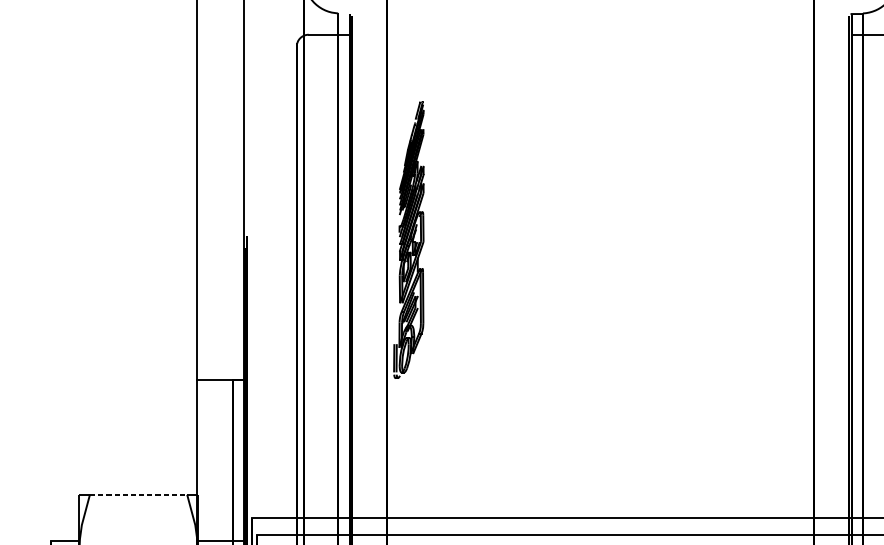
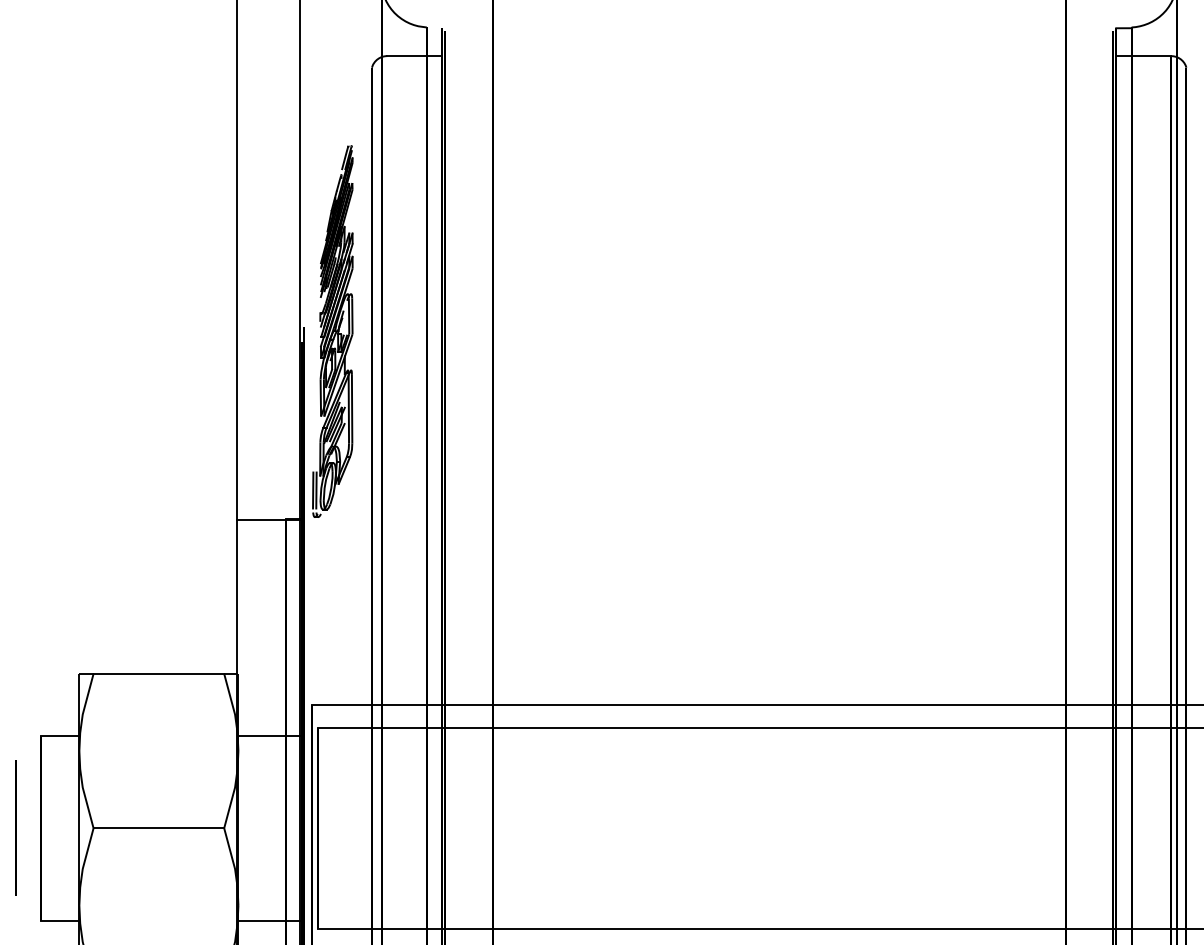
part: (408, 239) -> (332, 331), moved
line: (139, 494) -> (159, 673), dashed -> solid

